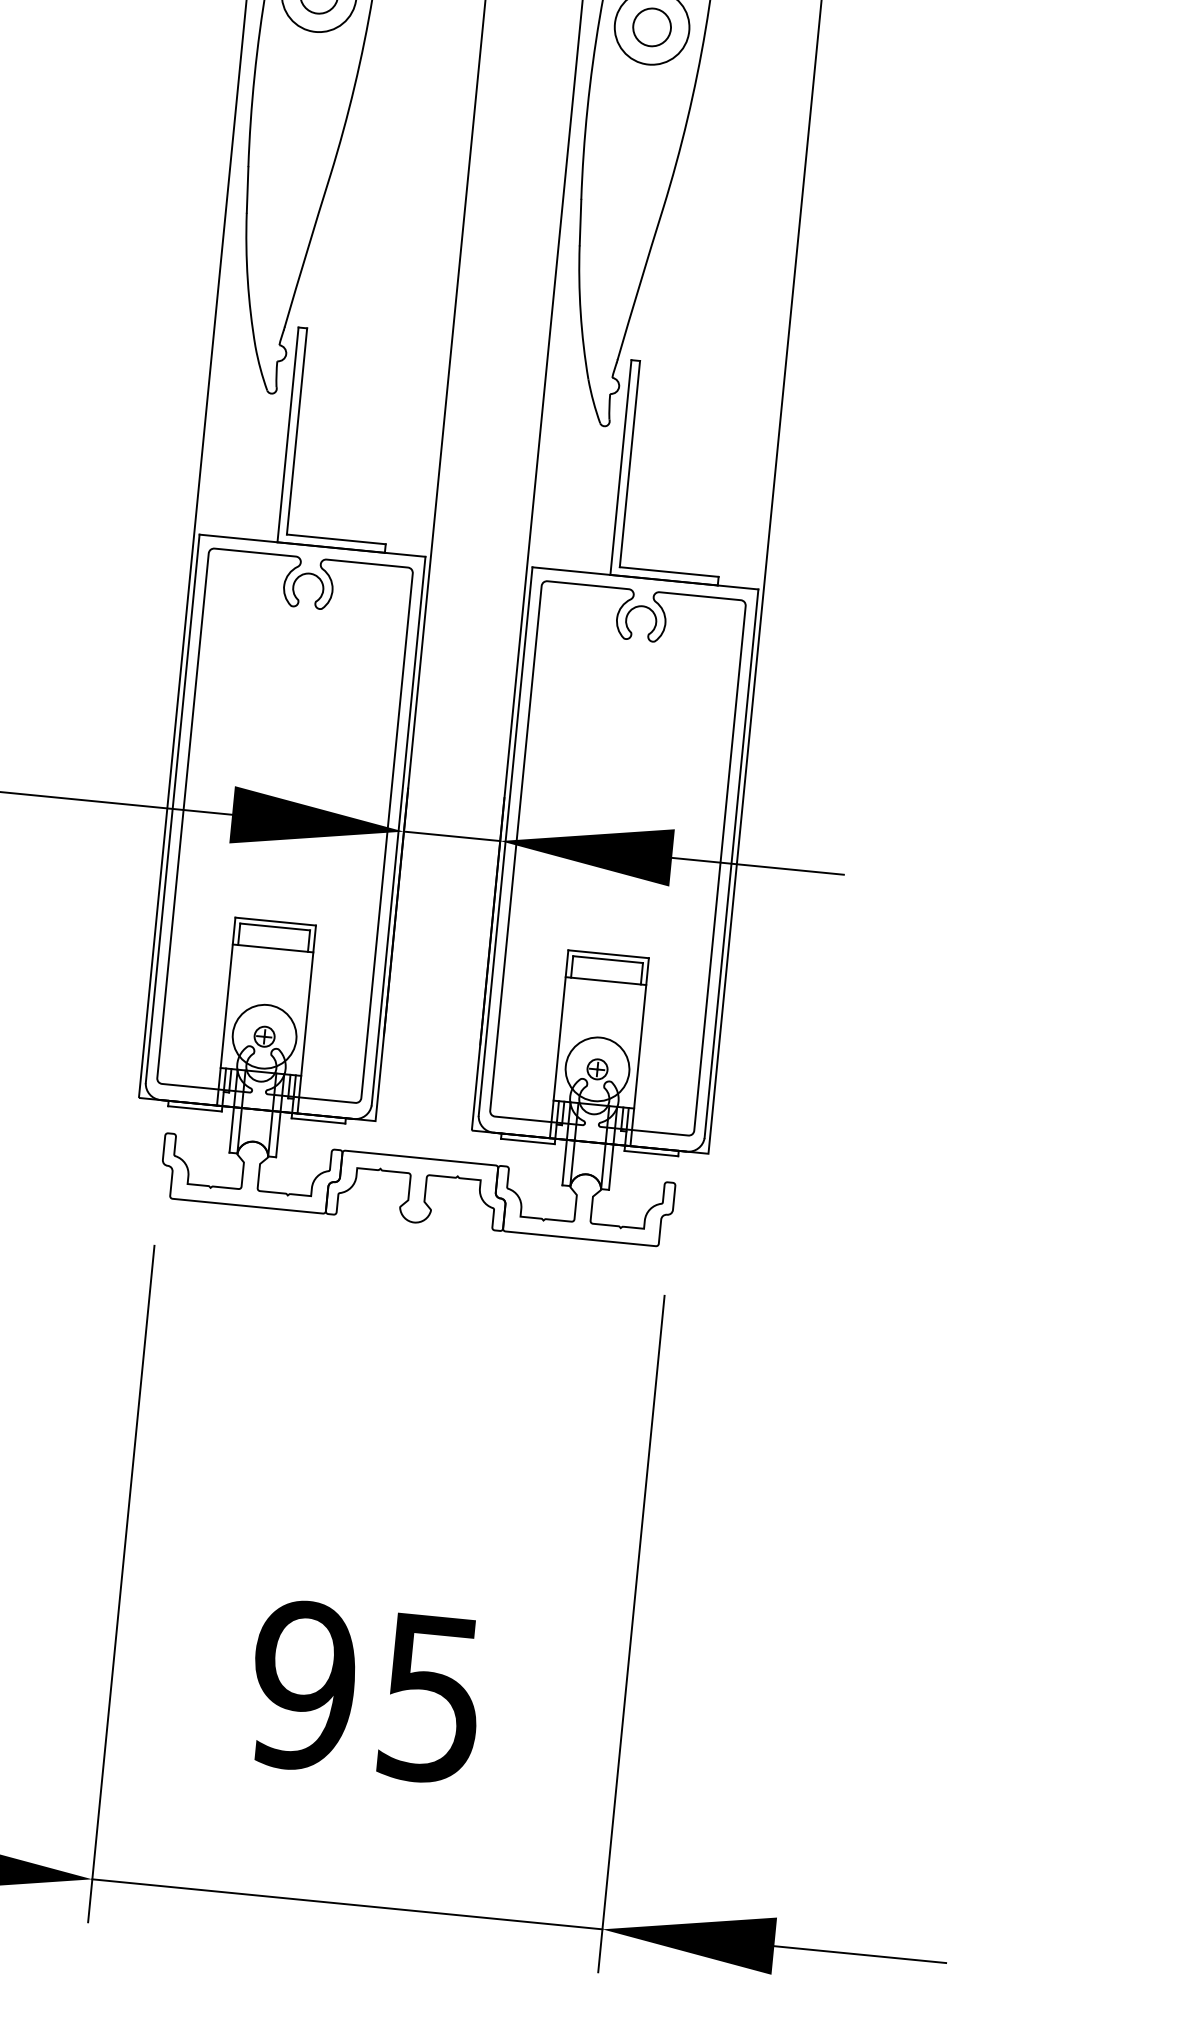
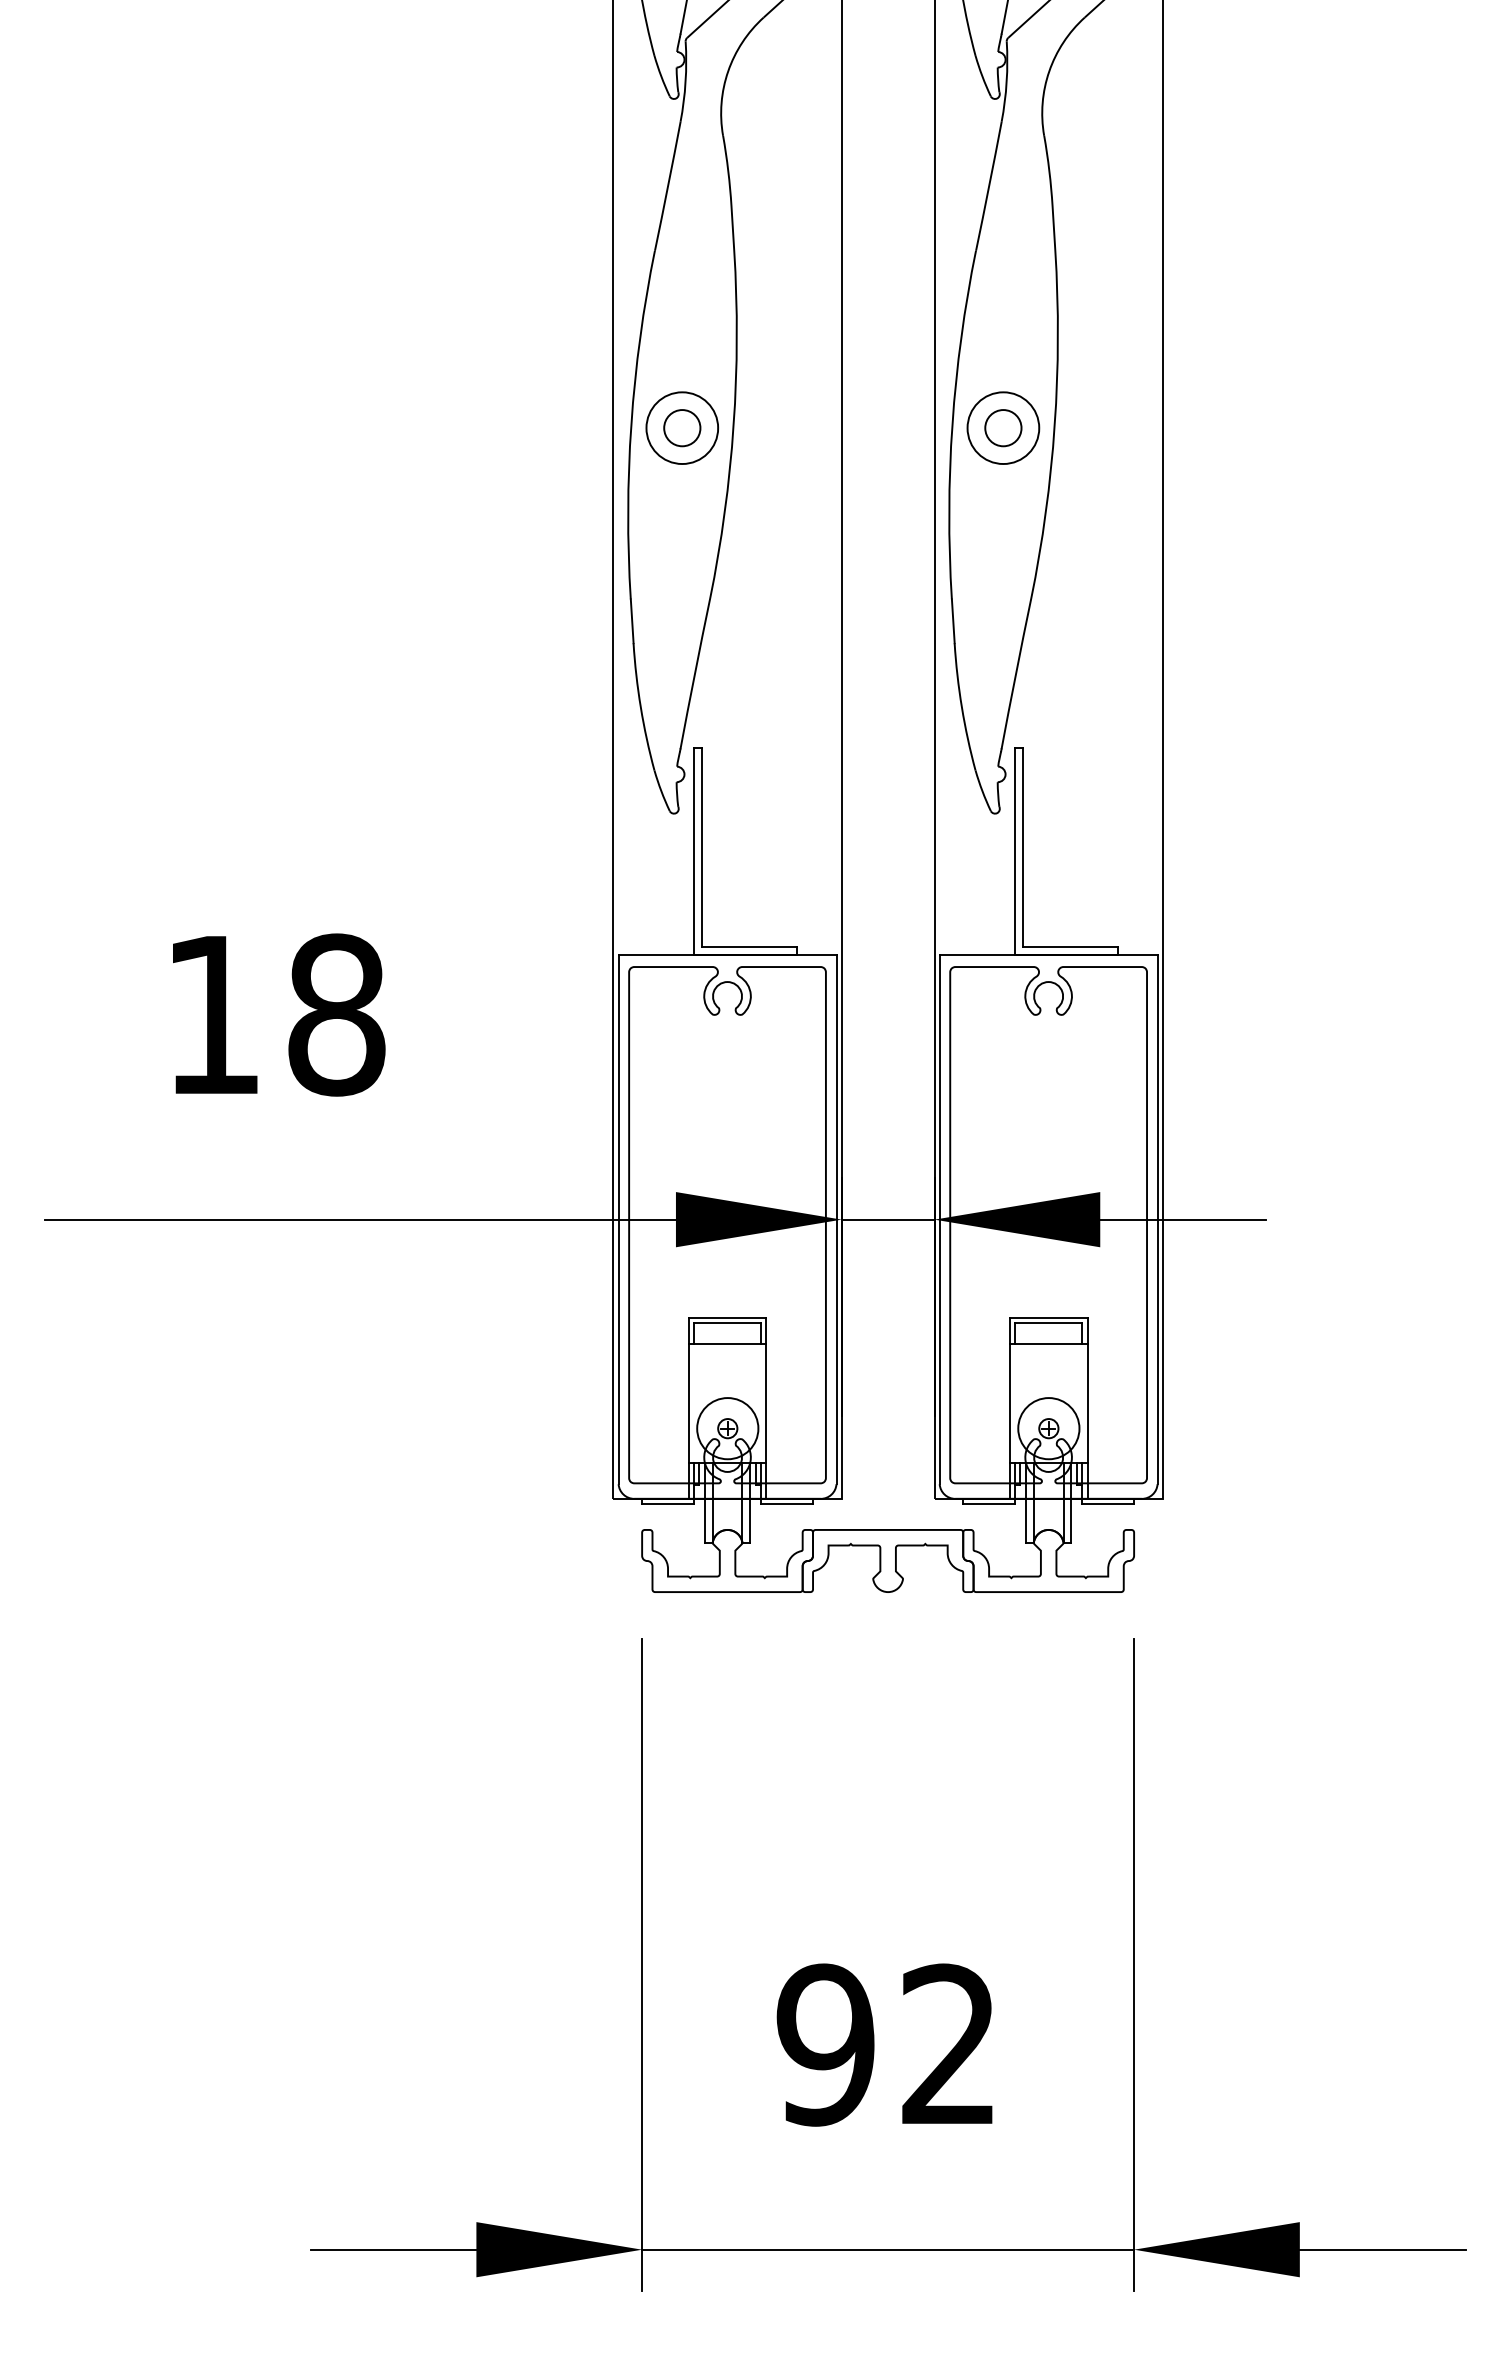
text: (430, 1697) -> (948, 2044), 95 -> 92

